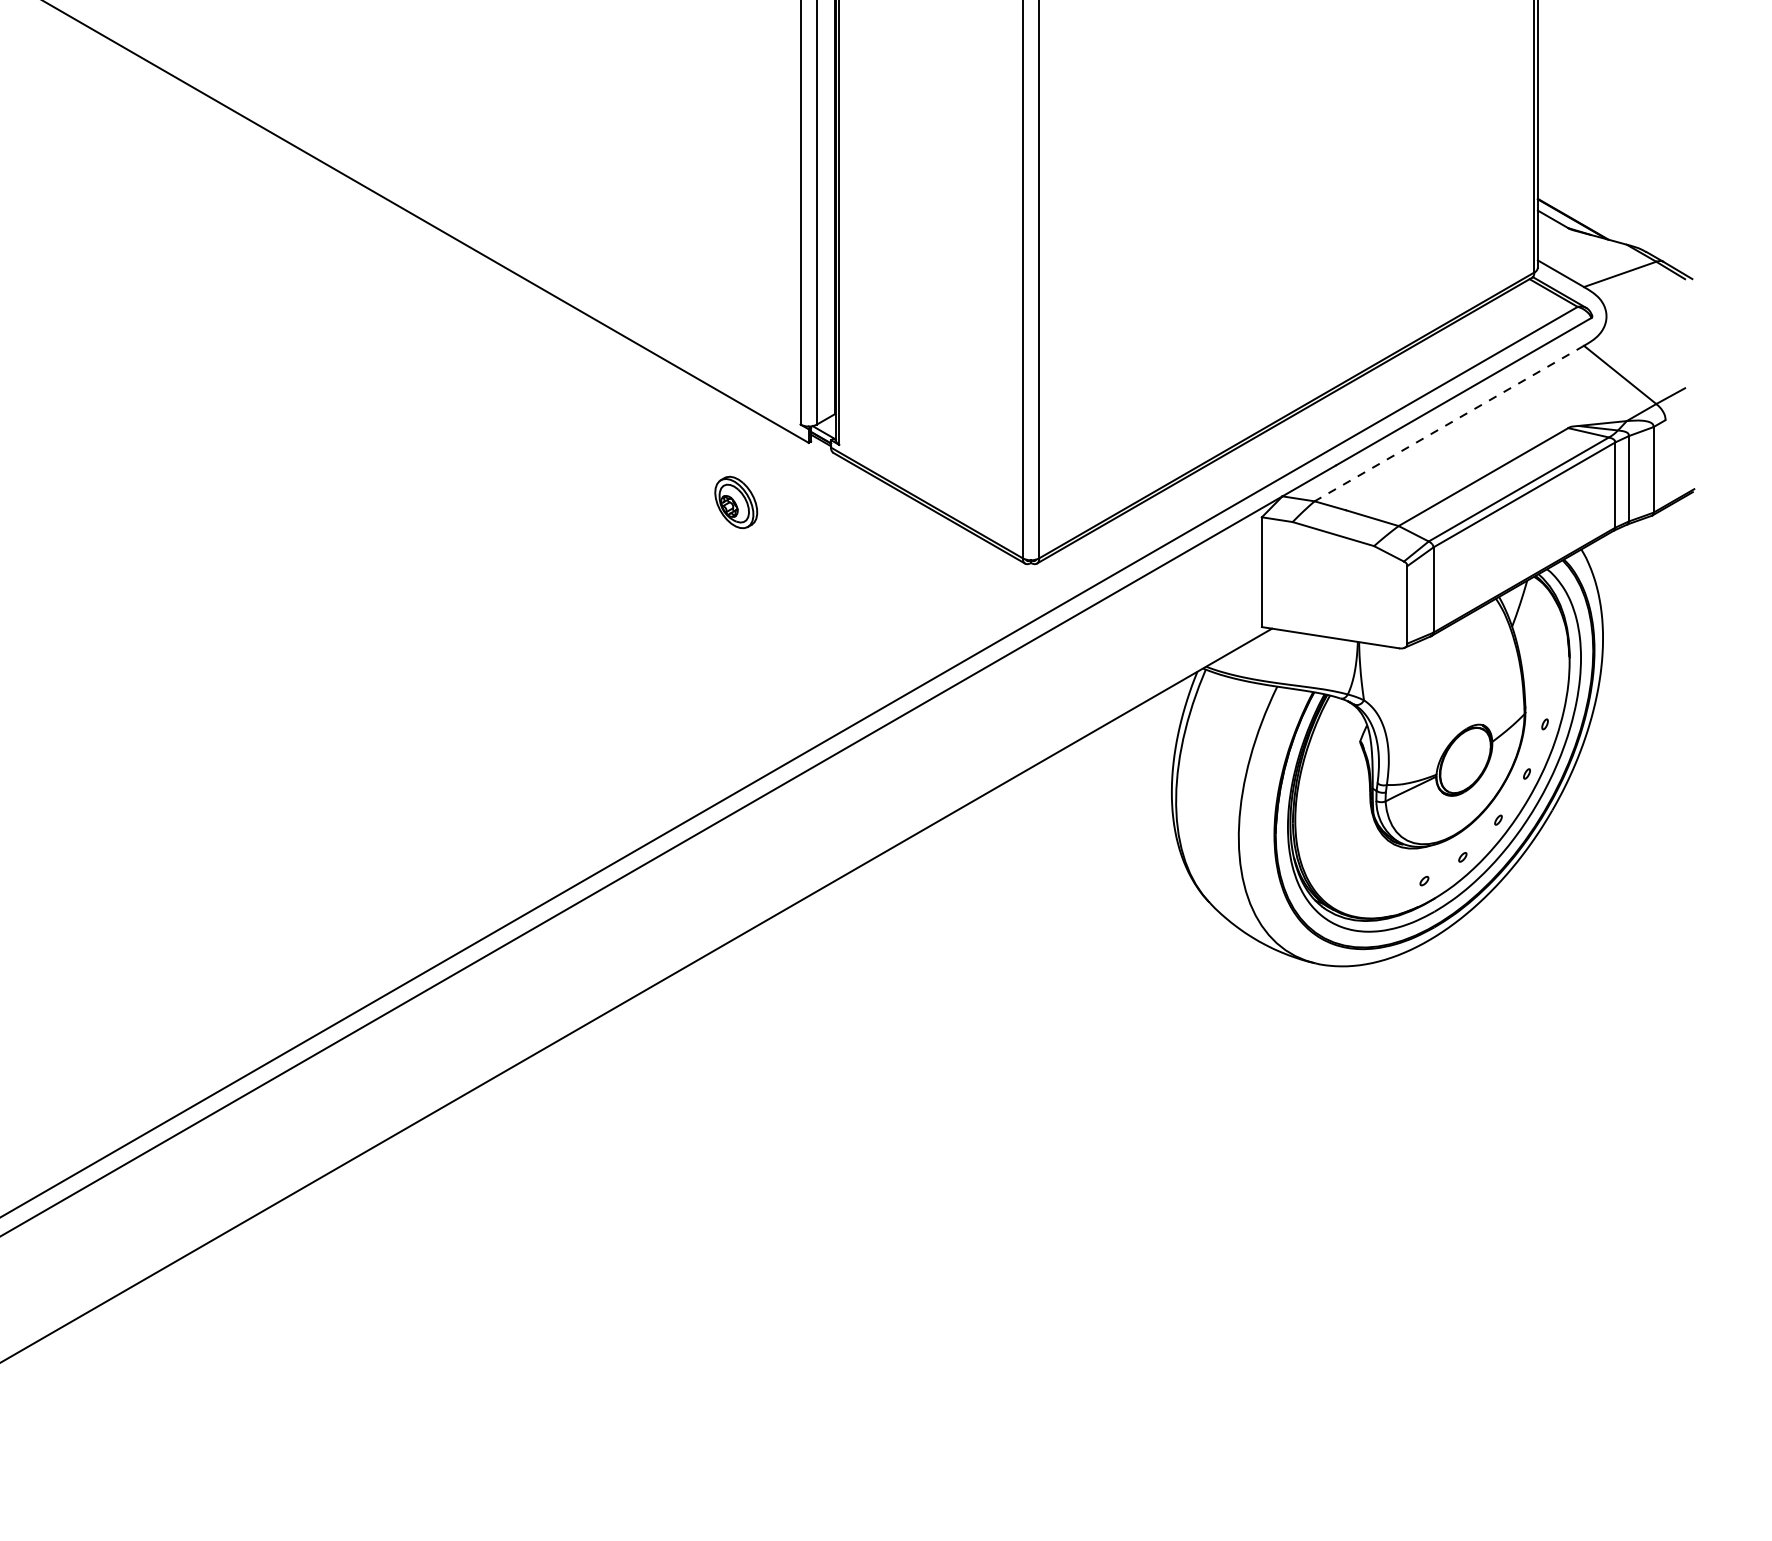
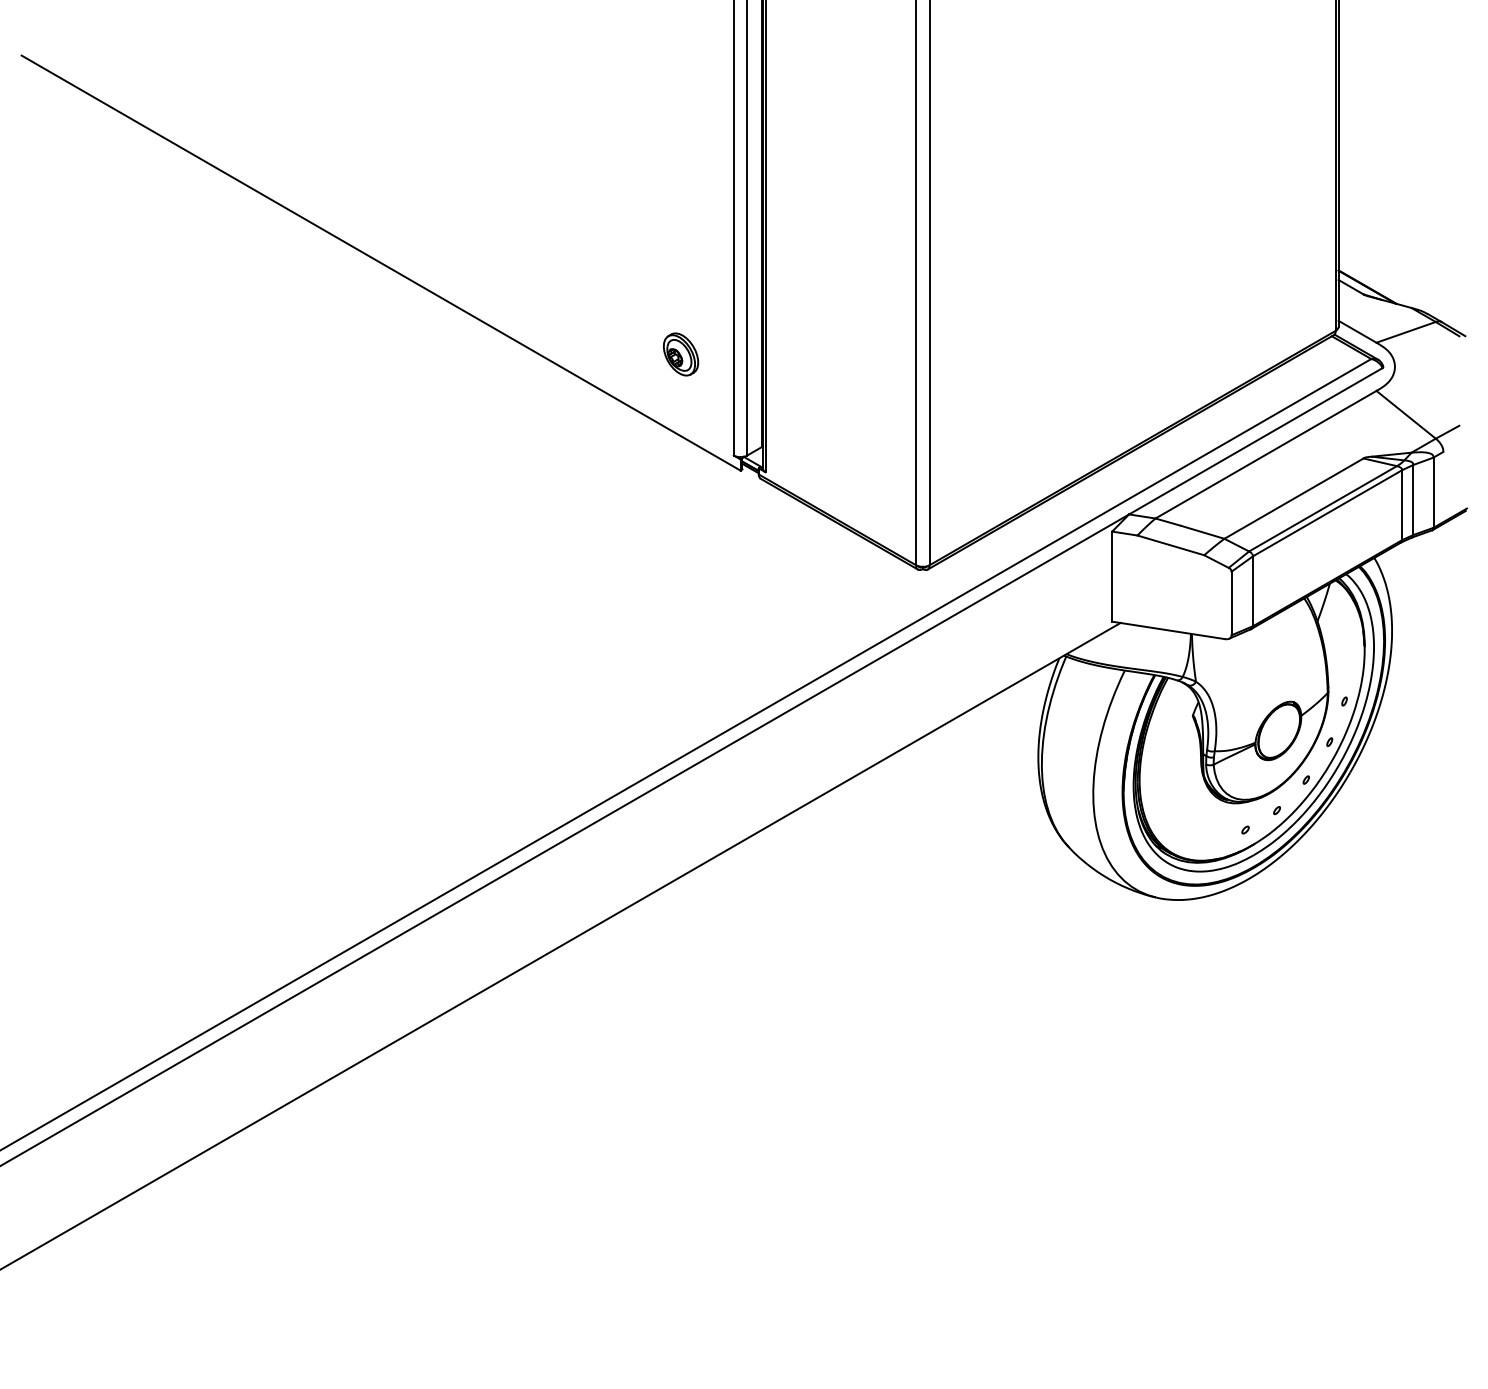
line: (1448, 423) -> (1265, 454), dashed -> solid
part: (735, 502) -> (680, 354), moved

